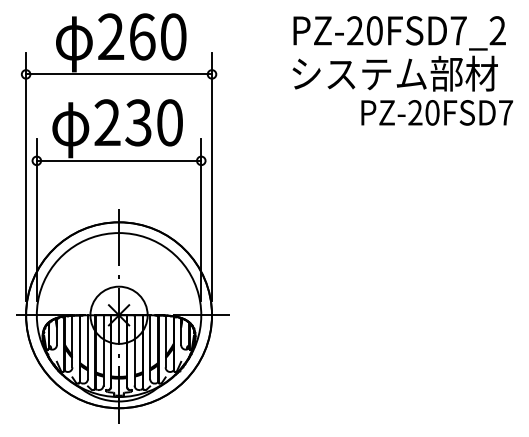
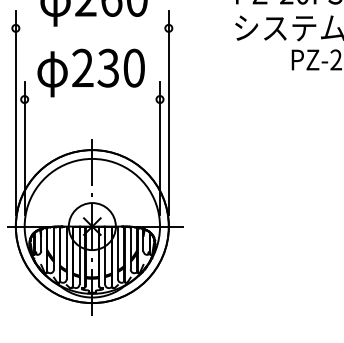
line: (119, 74) -> (92, 28), removed
line: (118, 160) -> (91, 99), removed

